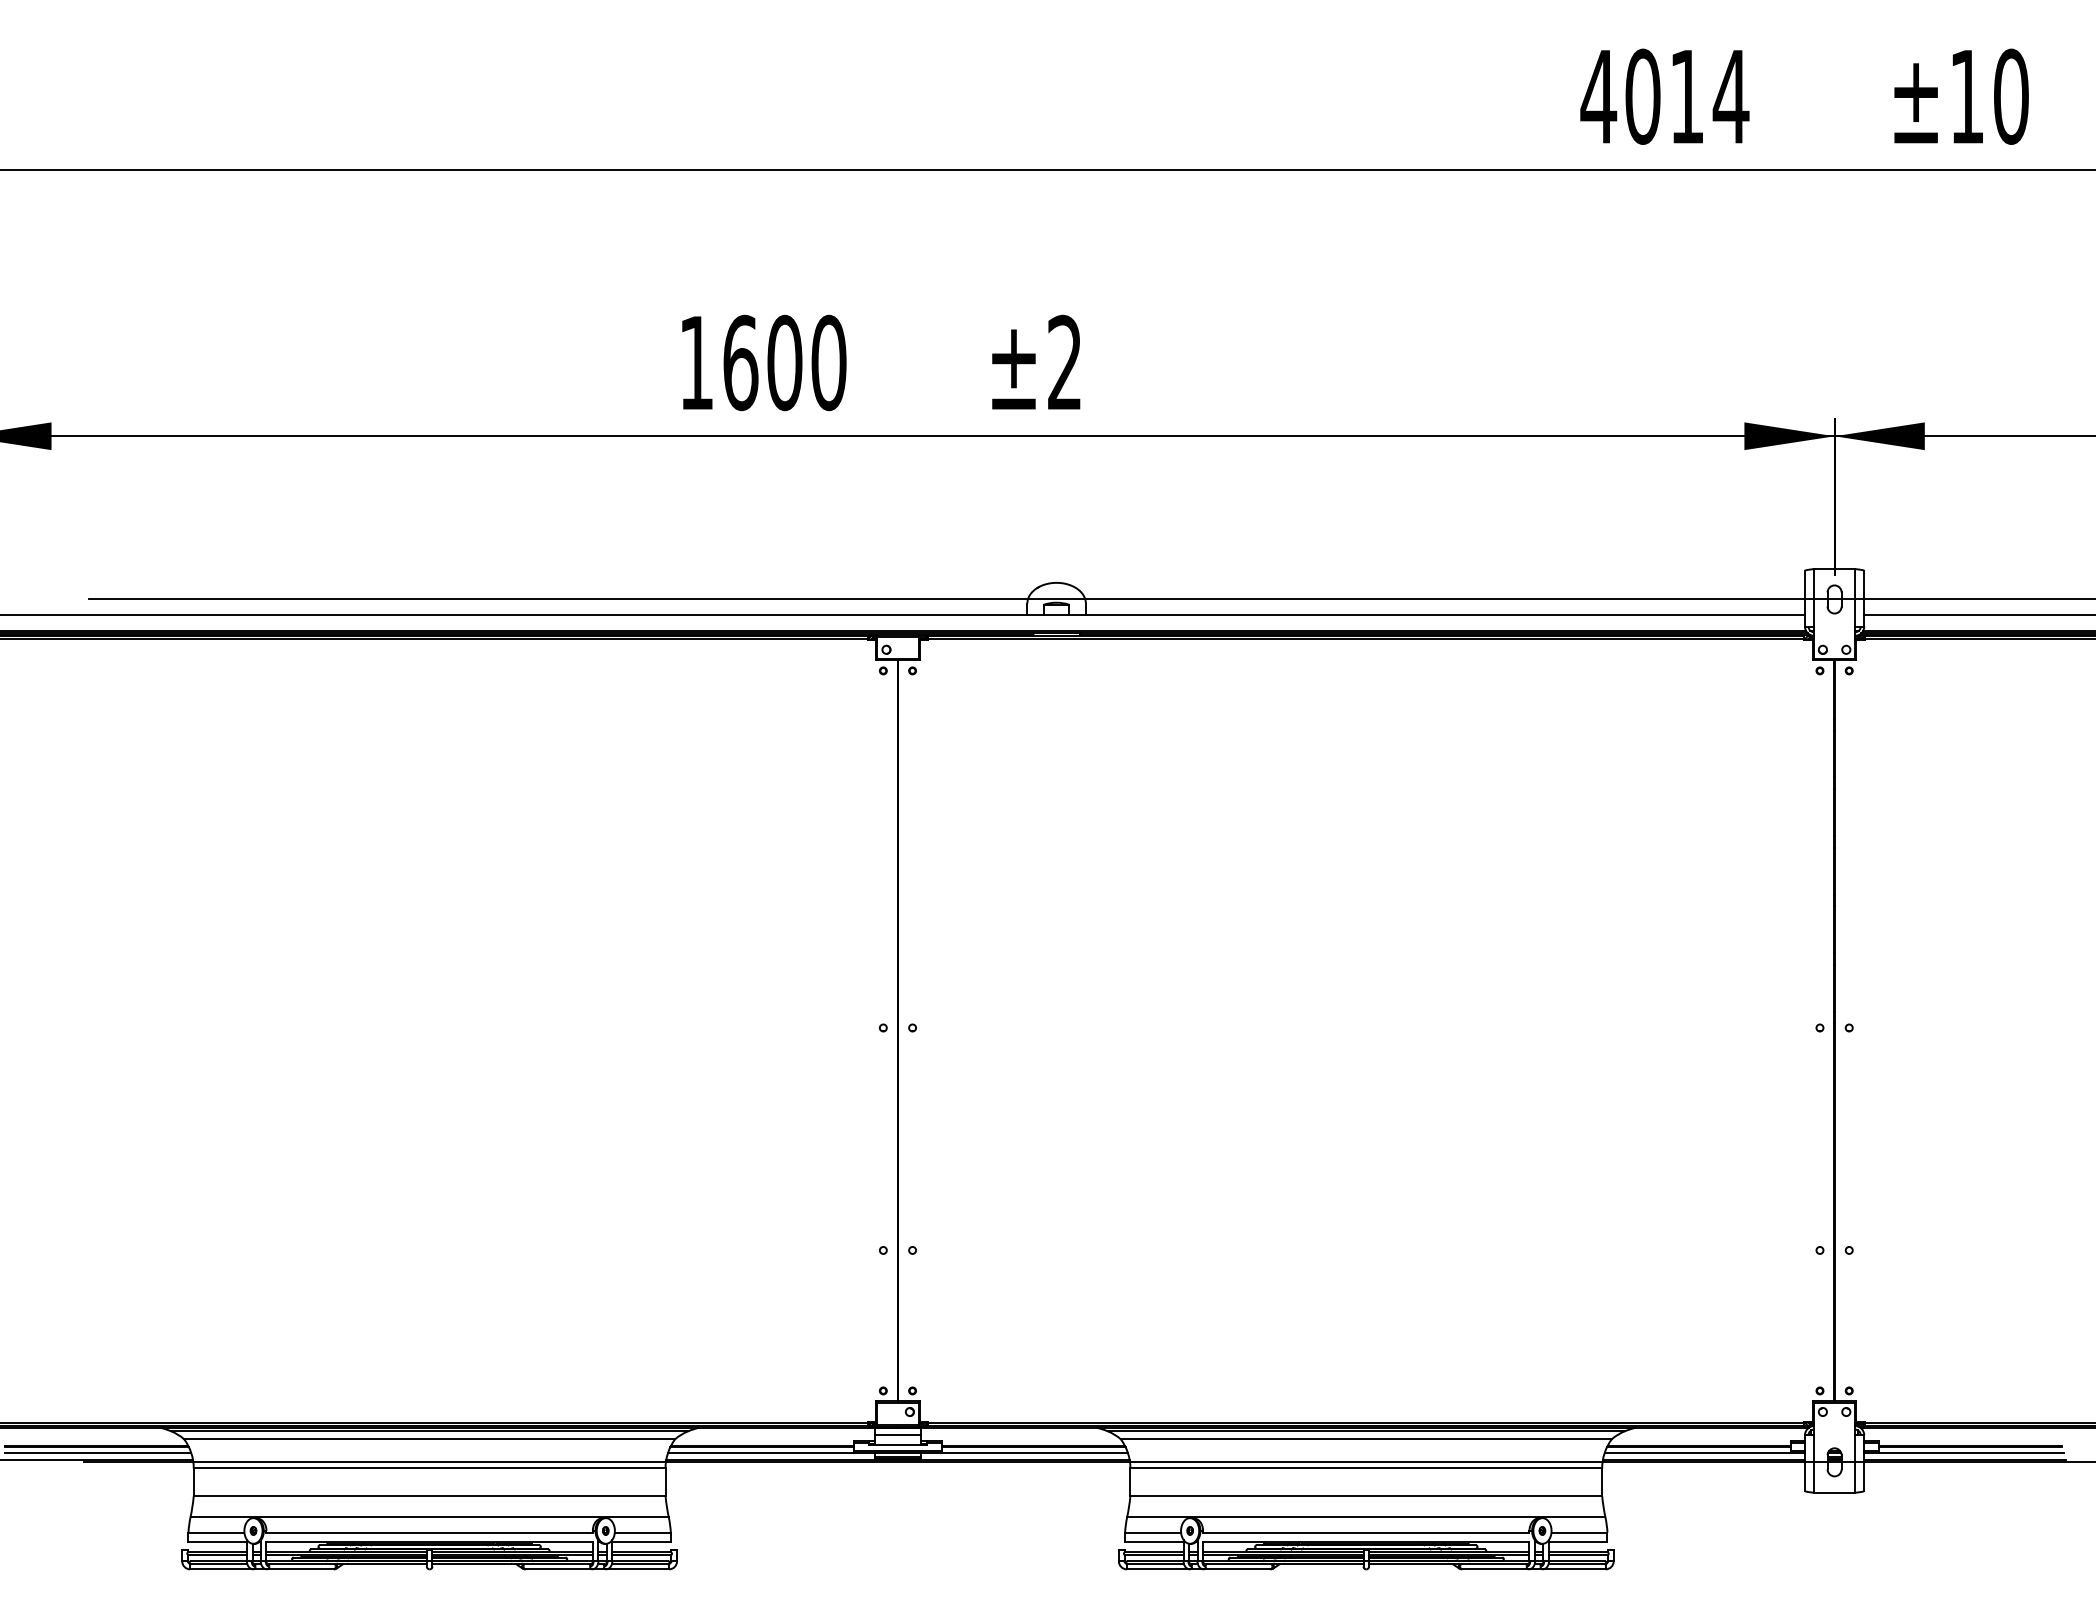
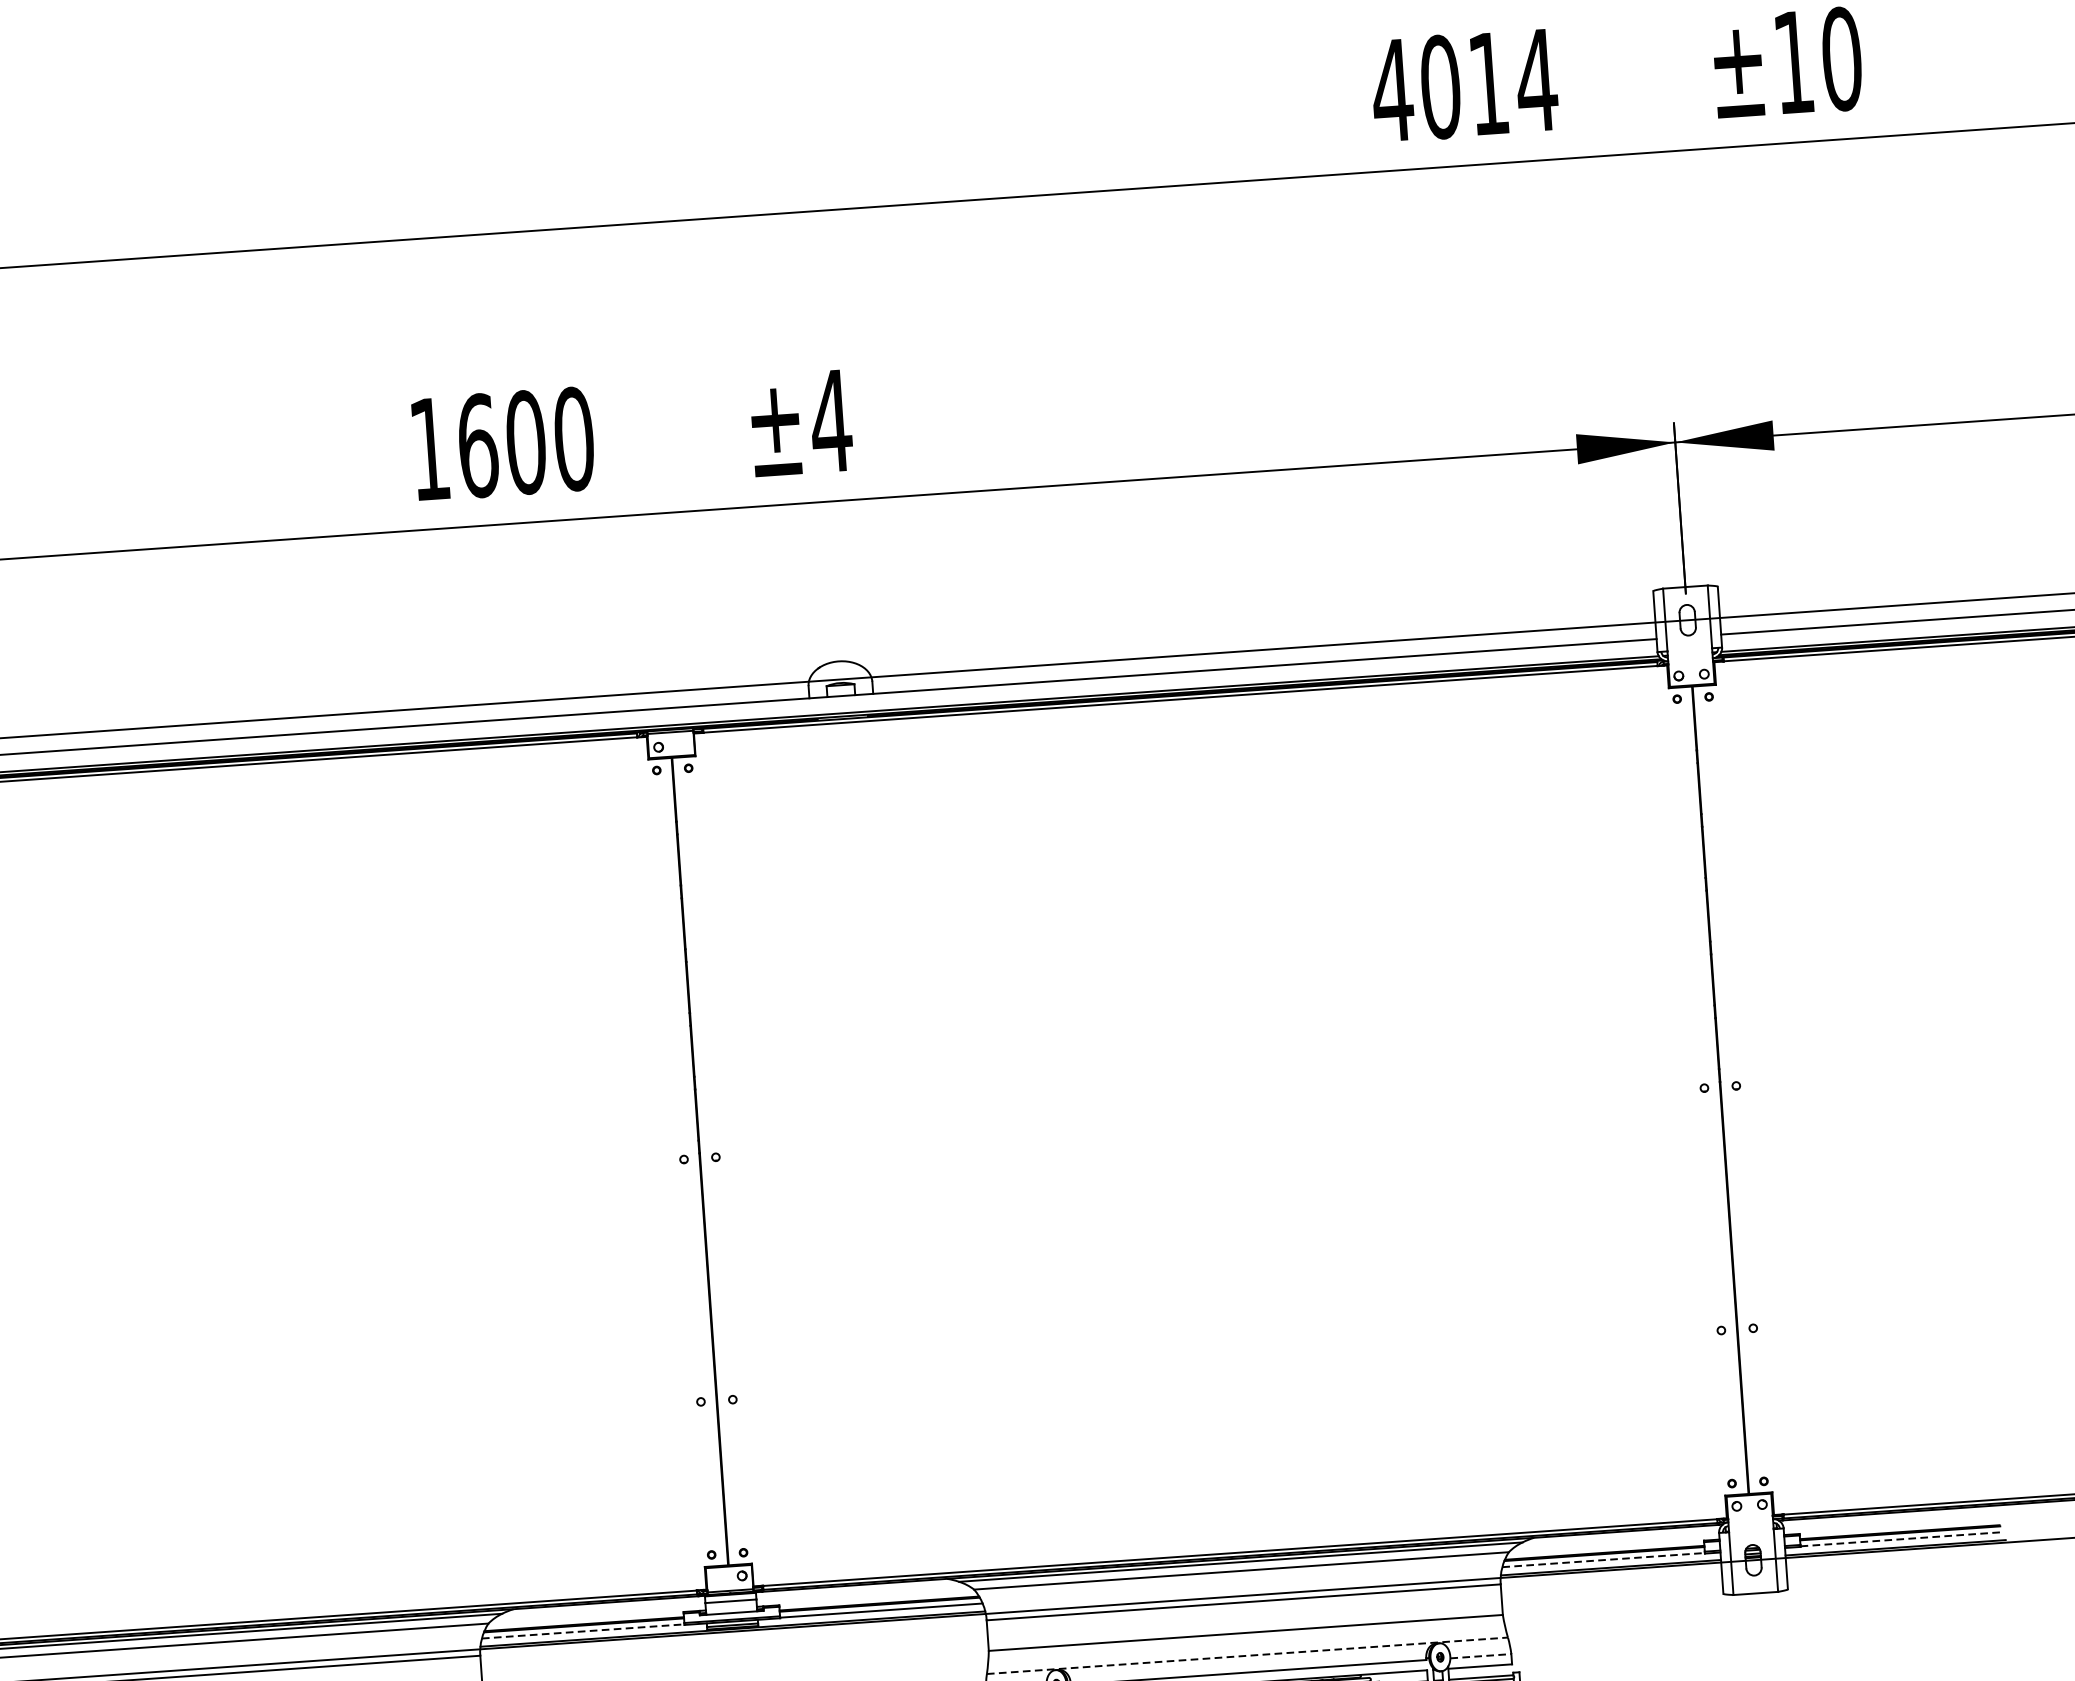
text: (1064, 361) -> (830, 419), ±2 -> ±4
line: (761, 1452) -> (583, 1631), solid -> dashed
line: (1697, 1452) -> (1603, 1560), solid -> dashed
line: (1971, 1452) -> (1901, 1539), solid -> dashed
line: (1366, 1517) -> (1247, 1656), solid -> dashed
line: (1579, 1532) -> (1480, 1656), solid -> dashed

